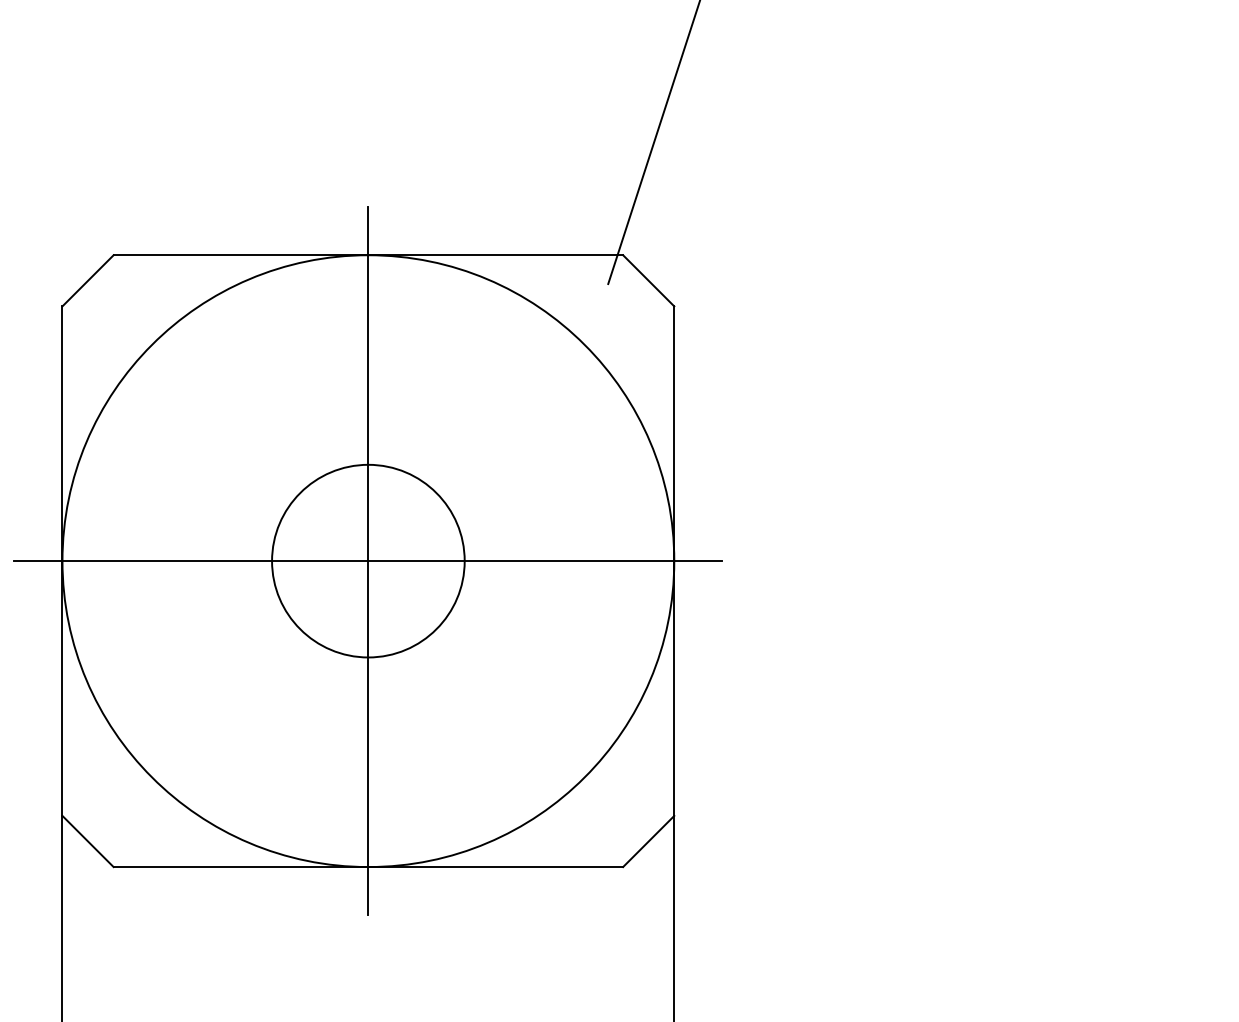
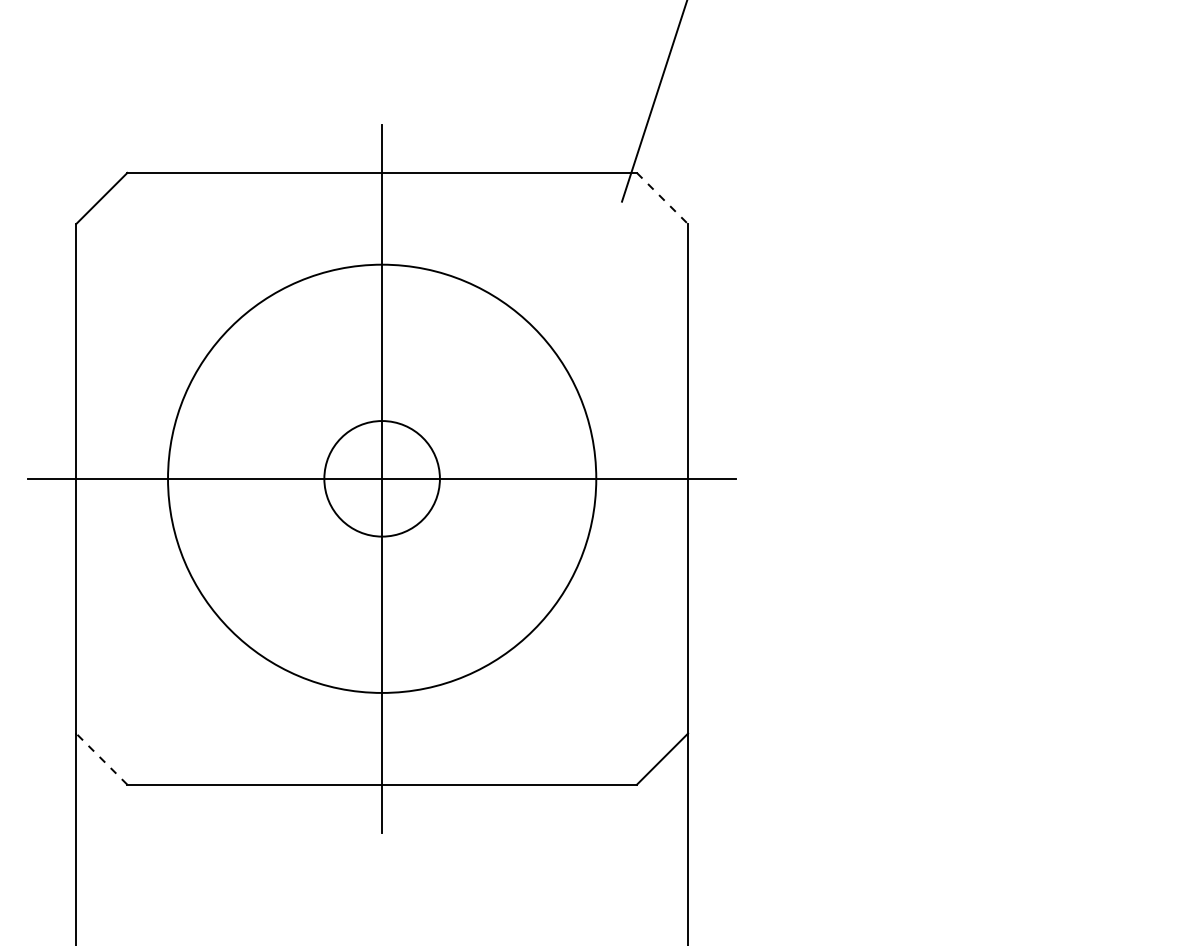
line: (649, 281) -> (663, 199), solid -> dashed
circle: (368, 560) -> (382, 478), size x0.6
circle: (368, 561) -> (382, 479), size x0.7
line: (87, 841) -> (101, 759), solid -> dashed

